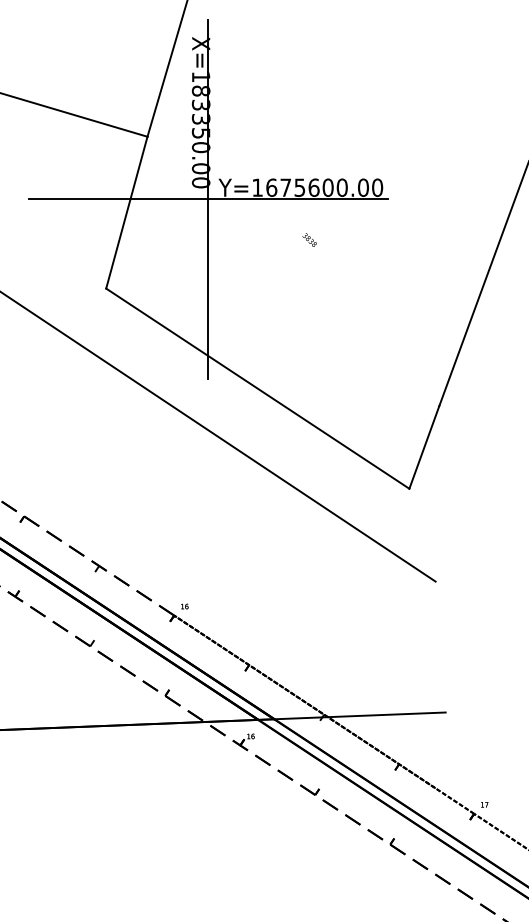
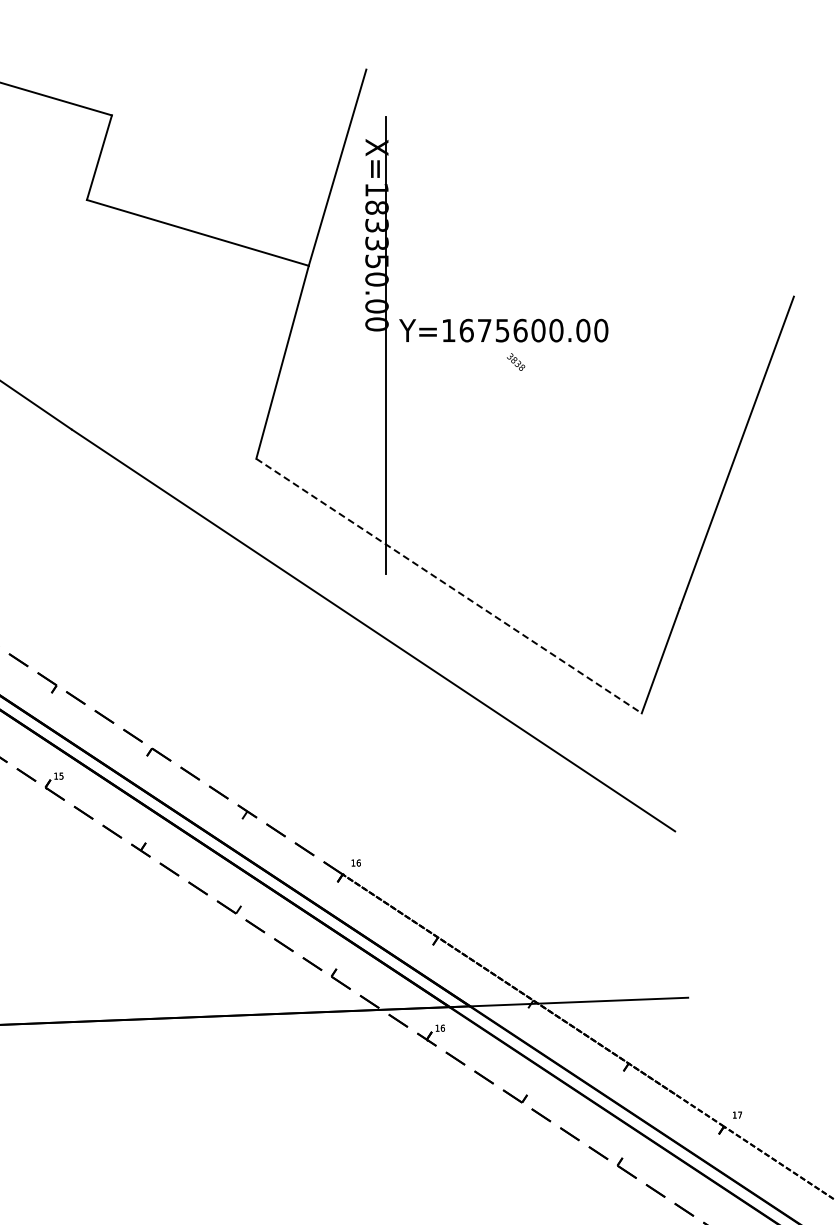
line: (207, 199) -> (385, 345), removed
text: (310, 239) -> (516, 361), moved
line: (258, 389) -> (449, 586), solid -> dashed

